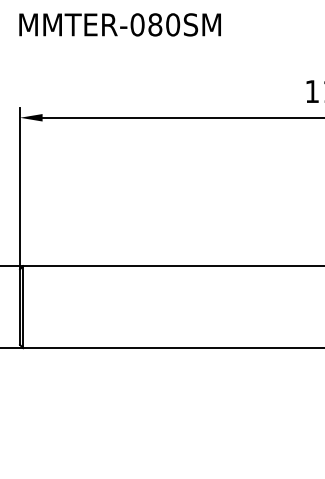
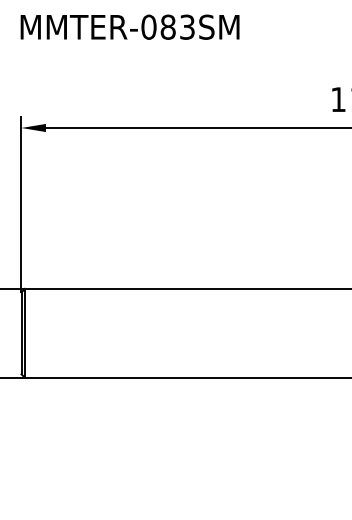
text: (173, 24) -> (187, 26), MMTER-080SM -> MMTER-083SM

